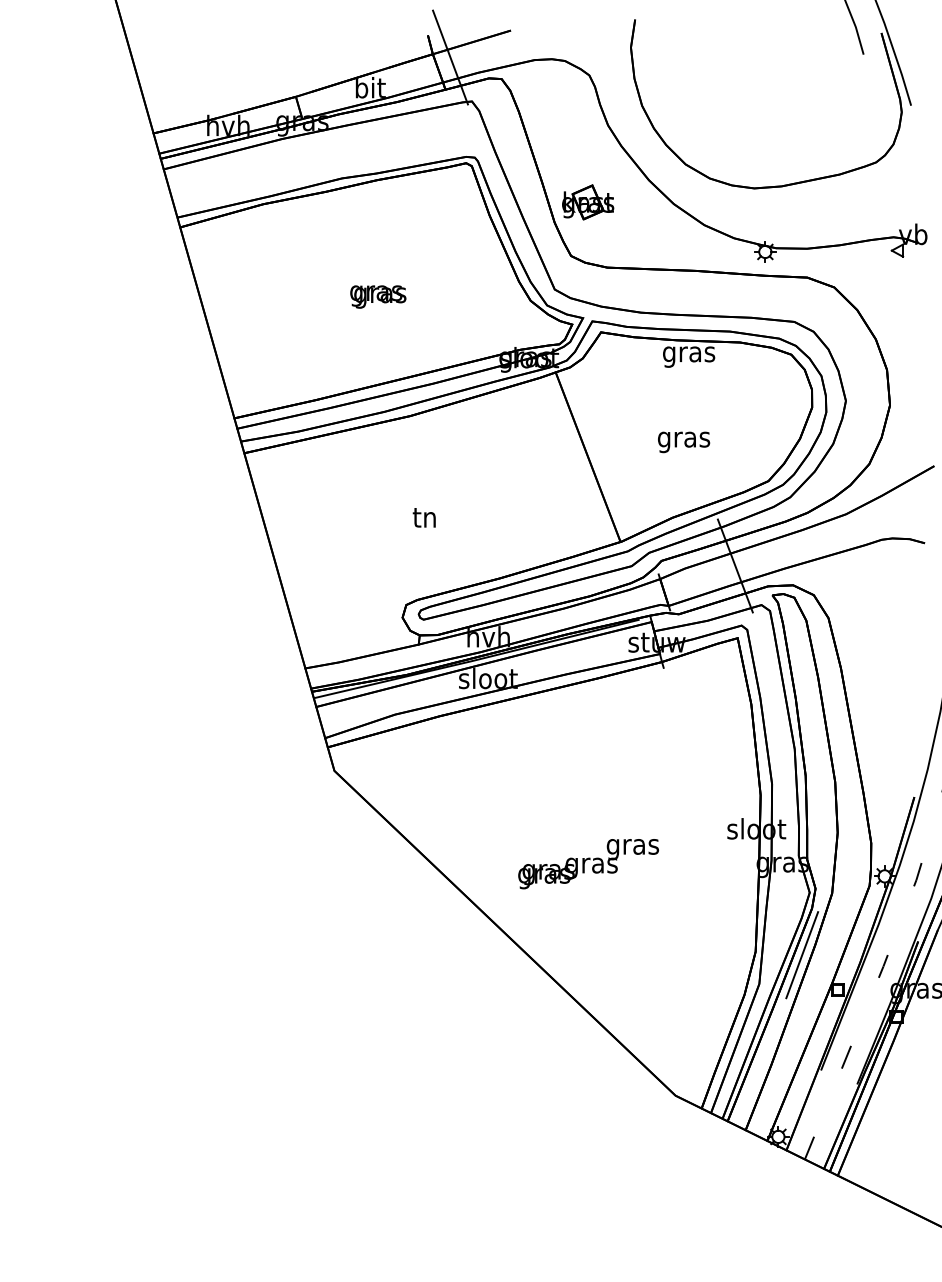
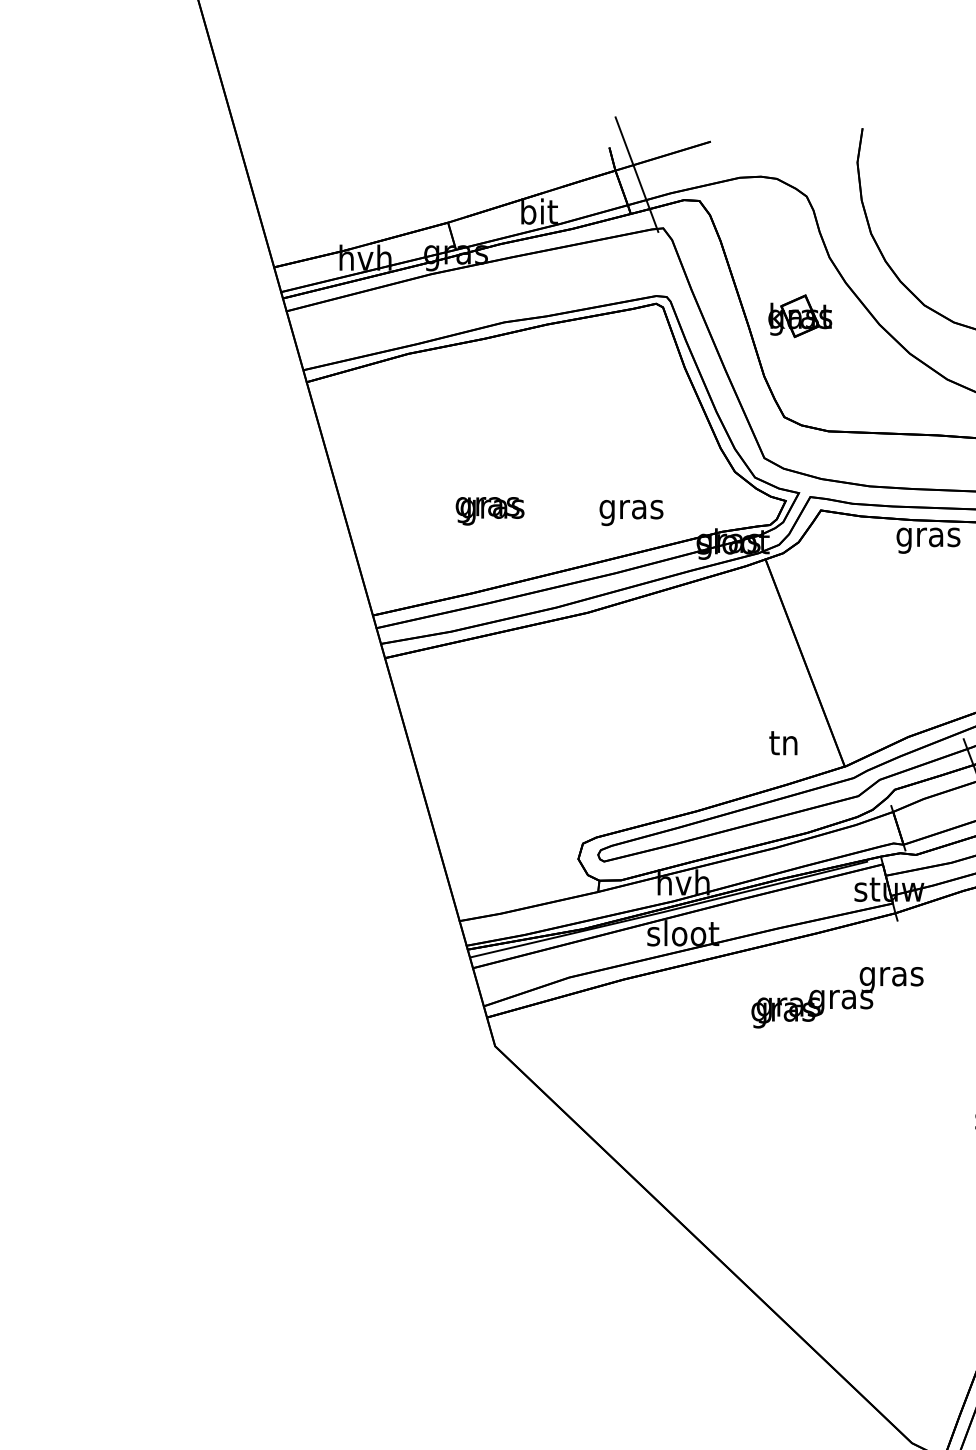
part: (588, 202) -> (800, 316), moved
text: (378, 296) -> (490, 510), moved
text: (684, 442) -> (632, 513), moved
text: (423, 517) -> (782, 742), moved
text: (588, 864) -> (837, 998), moved

